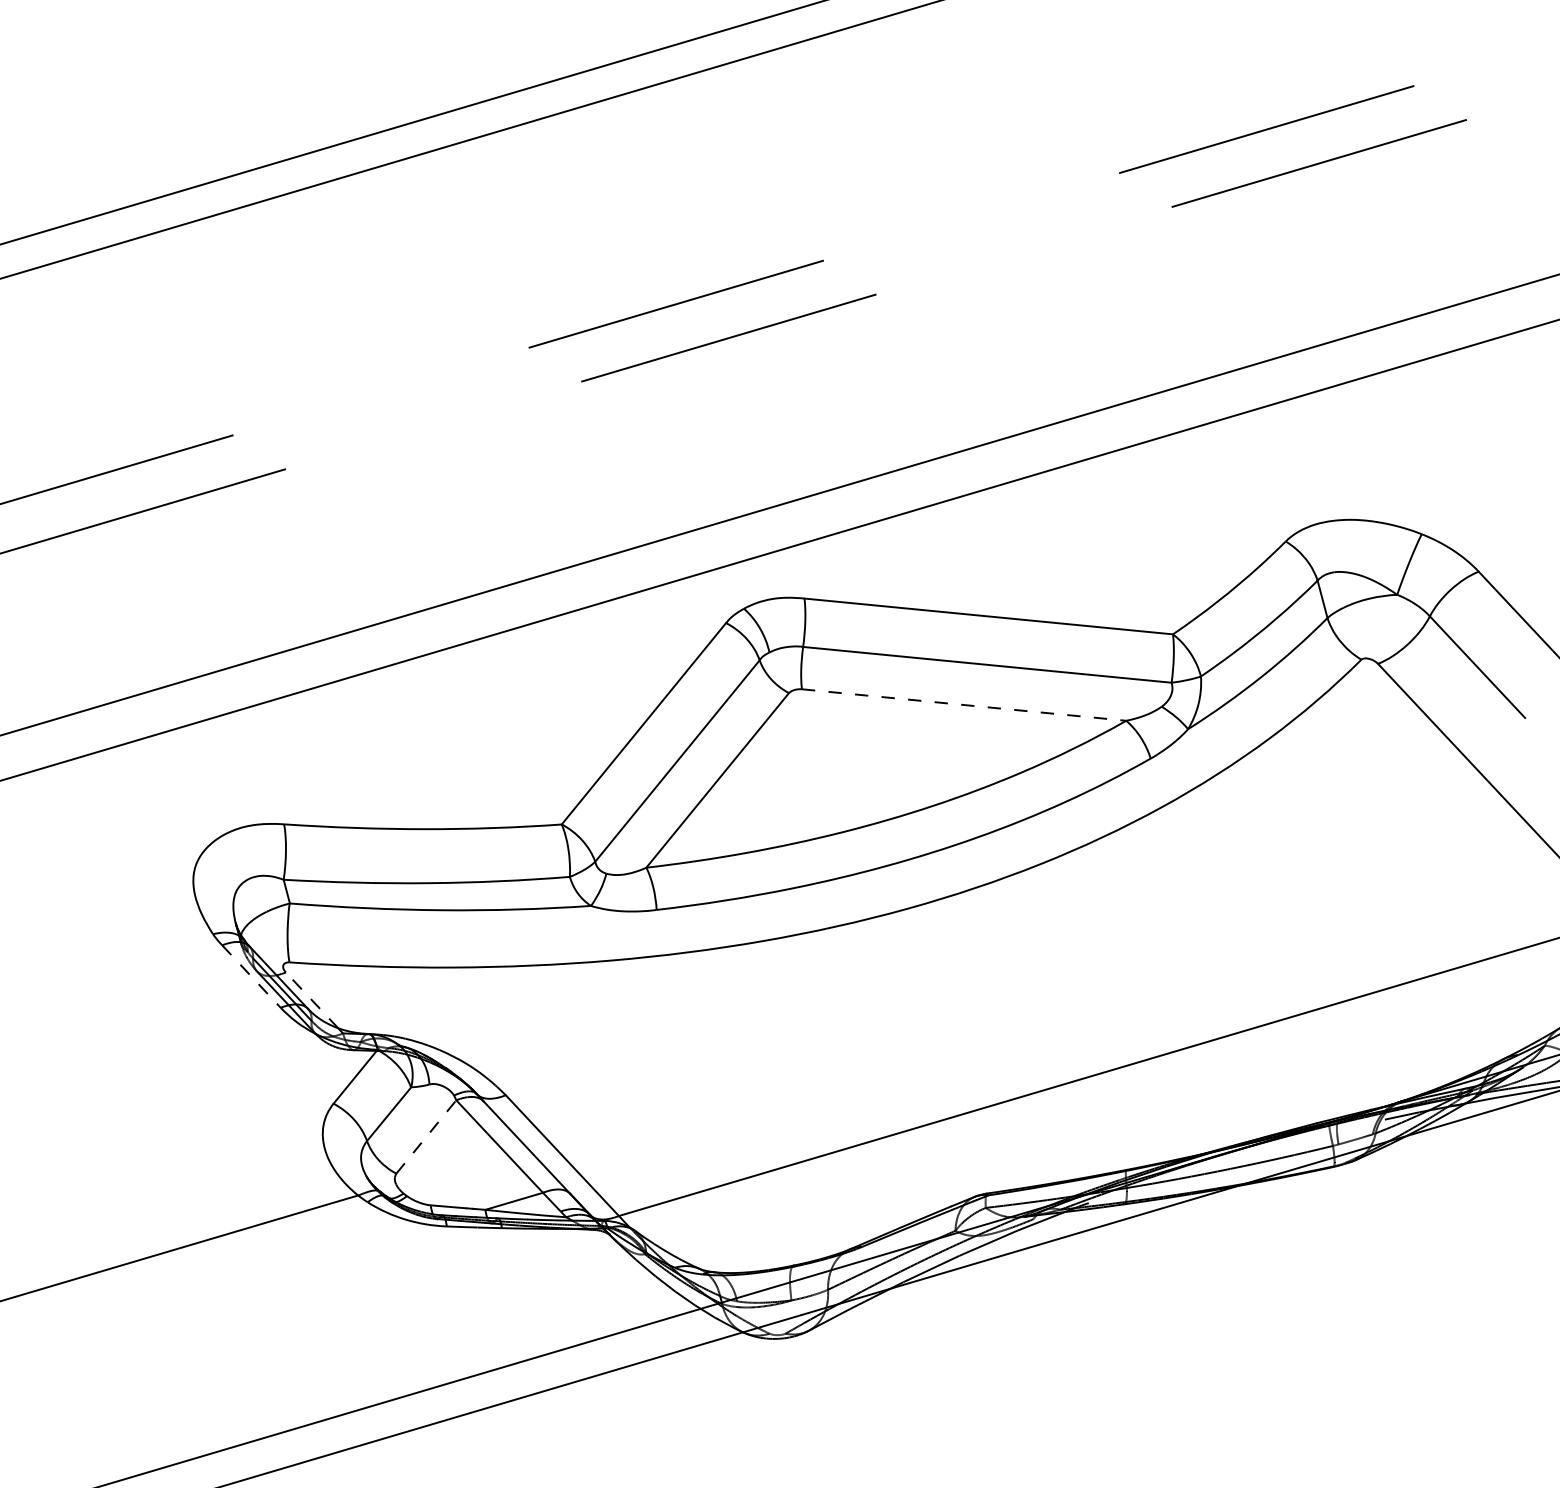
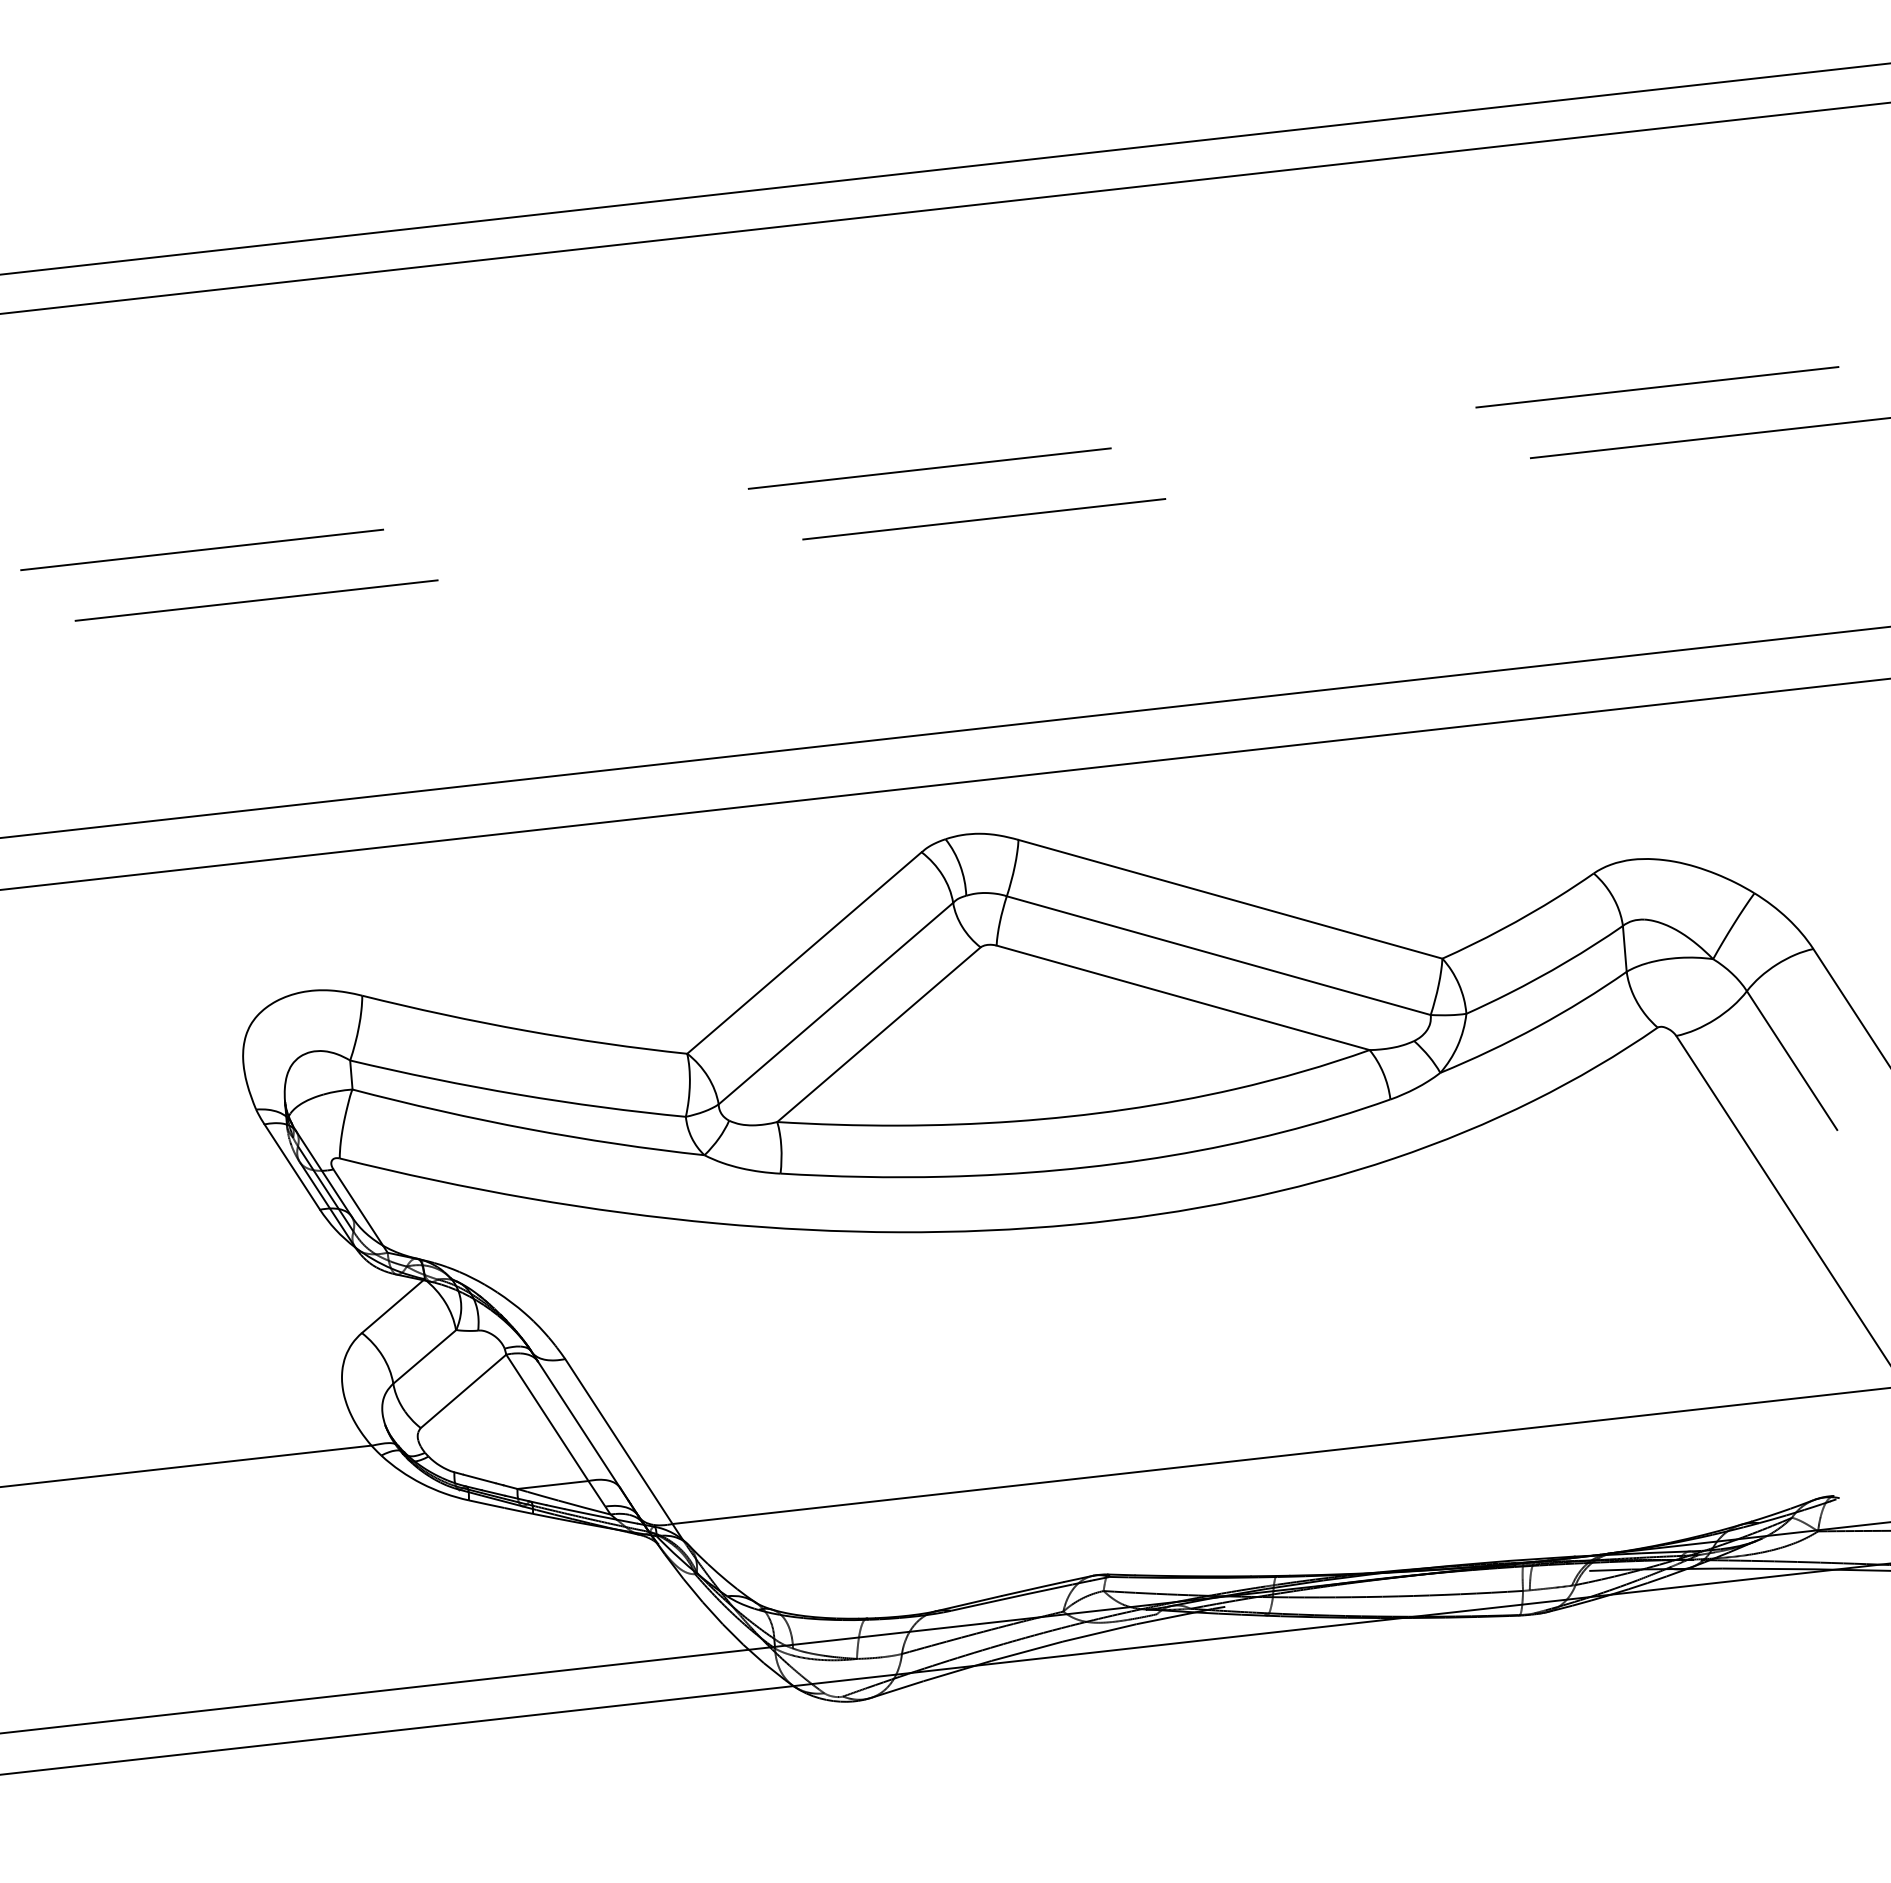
line: (964, 704) -> (1183, 997), dashed -> solid
line: (251, 976) -> (292, 1167), dashed -> solid
line: (312, 1000) -> (358, 1207), dashed -> solid
line: (426, 1137) -> (463, 1391), dashed -> solid

